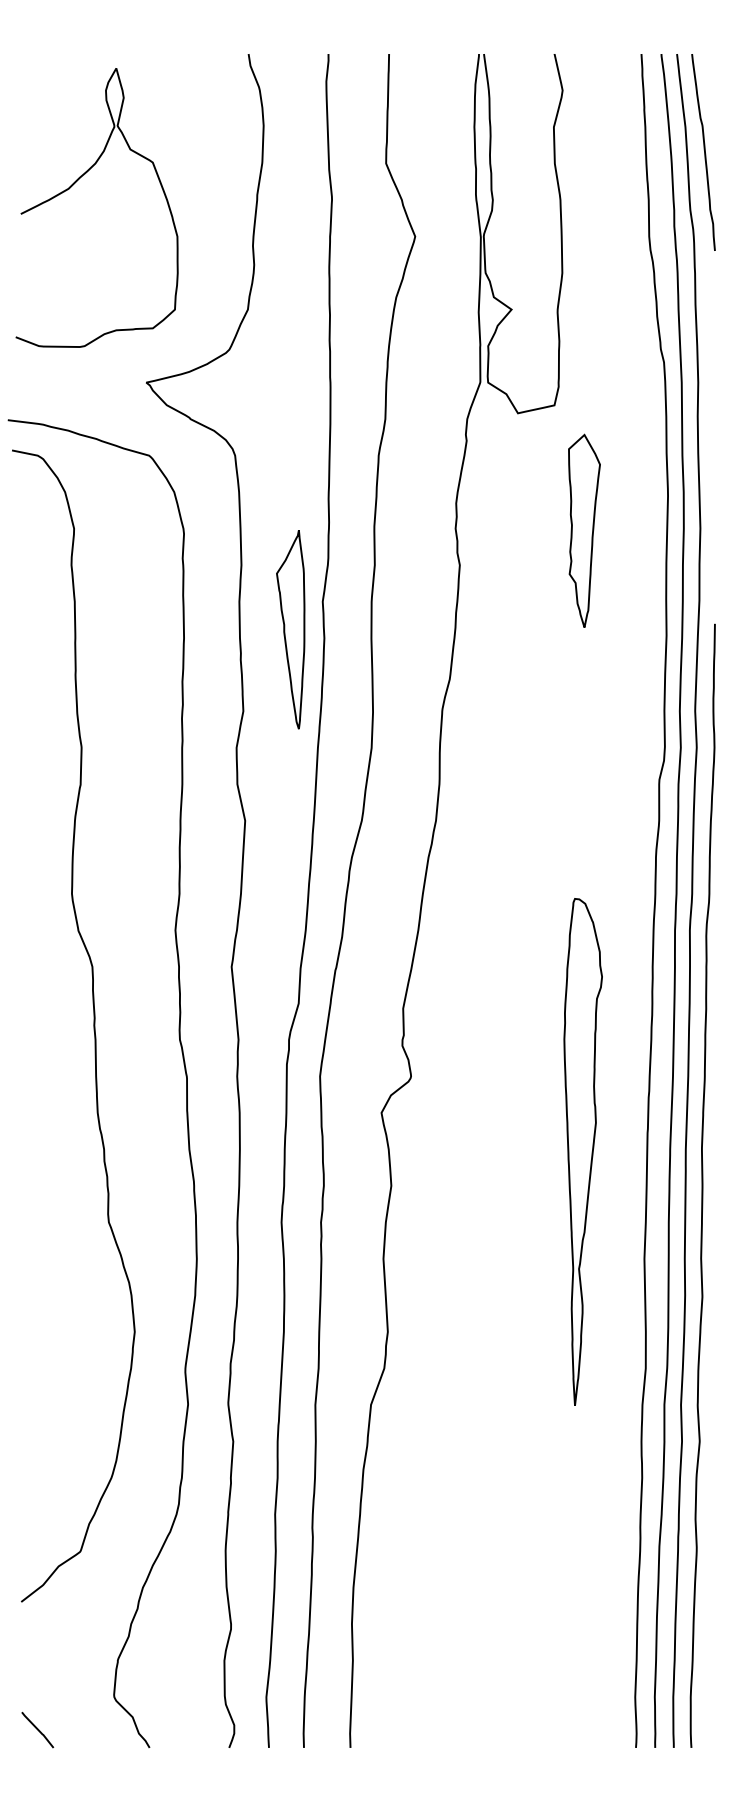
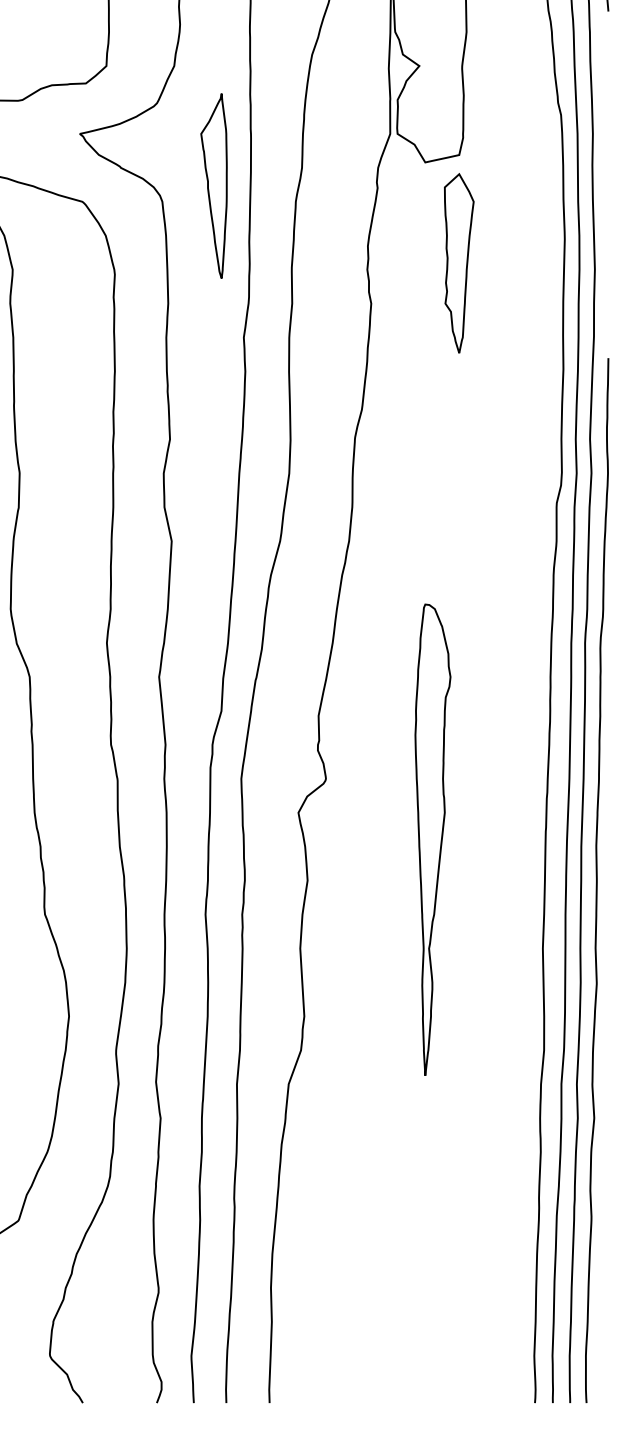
part: (584, 530) -> (459, 263), moved
part: (290, 629) -> (213, 185), moved
part: (582, 1151) -> (432, 839), moved

